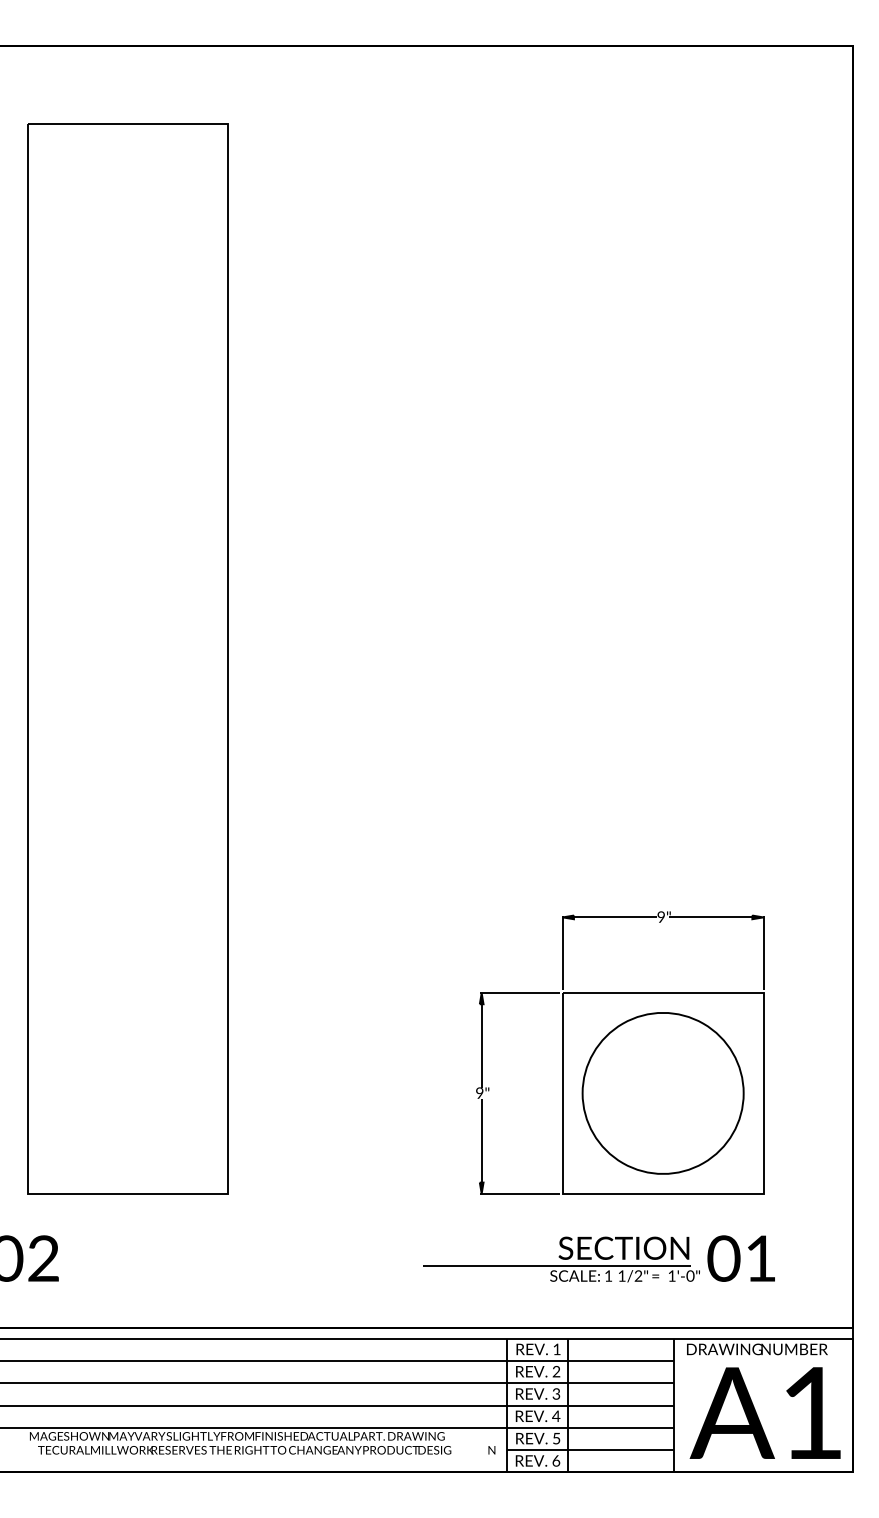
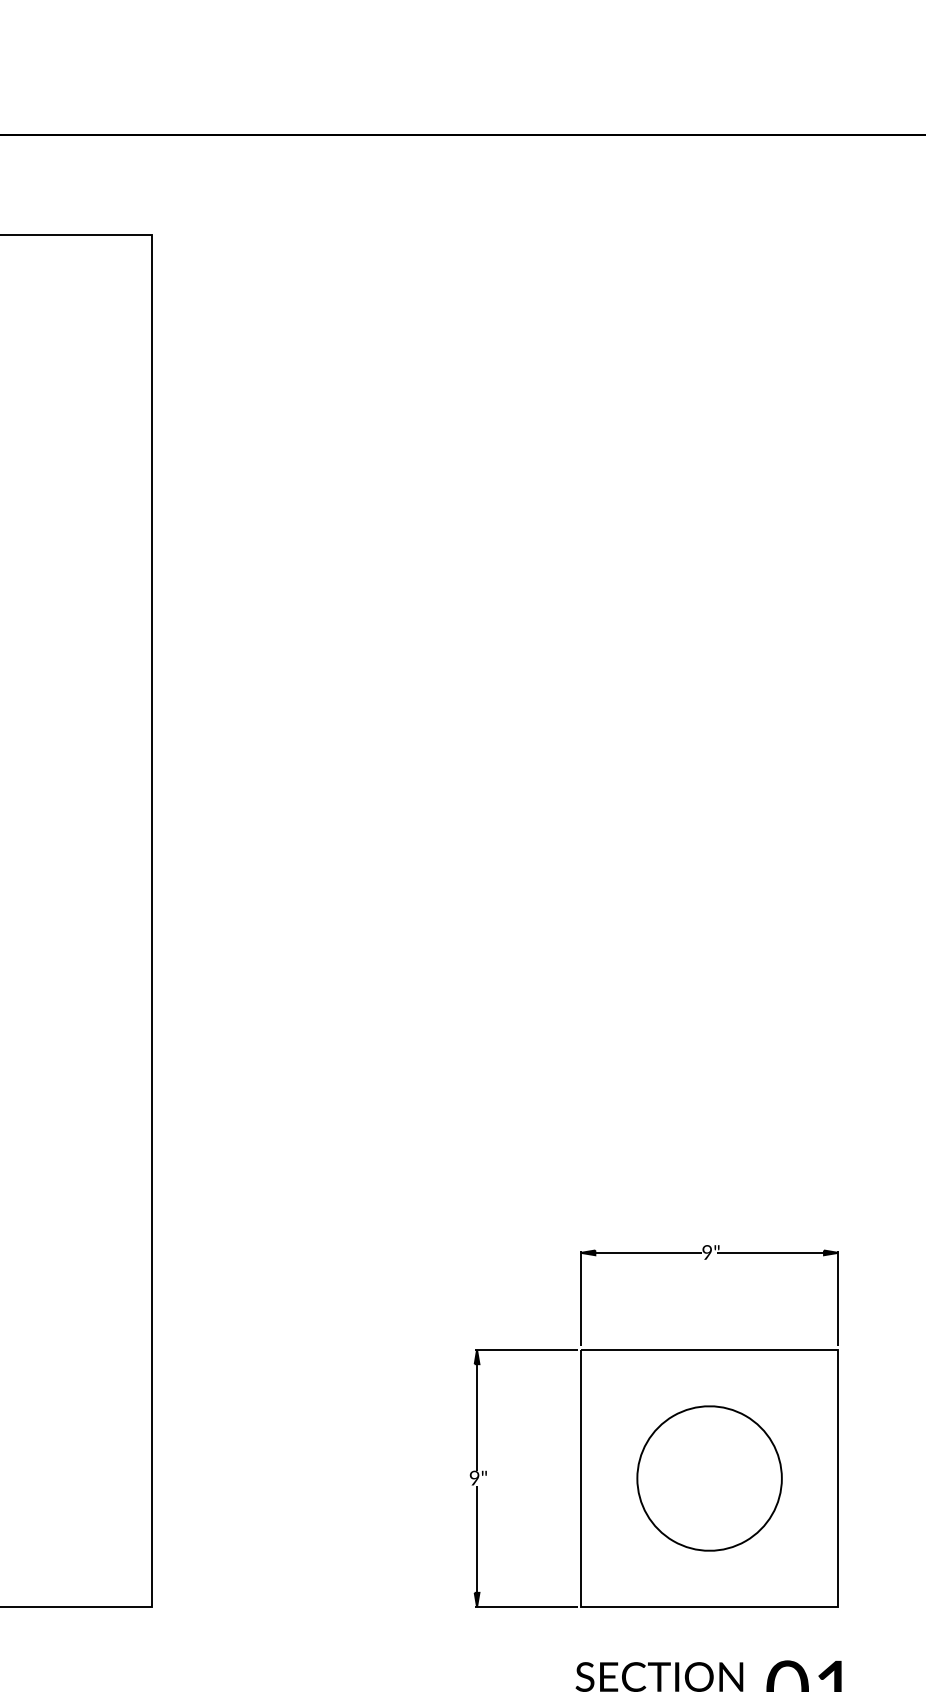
part: (662, 1093) -> (708, 1478), size x0.7

